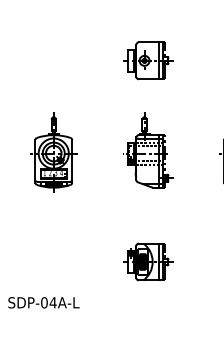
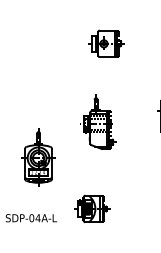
part: (148, 150) -> (98, 122), moved
part: (53, 152) -> (38, 157), moved
part: (148, 261) -> (92, 208), moved

